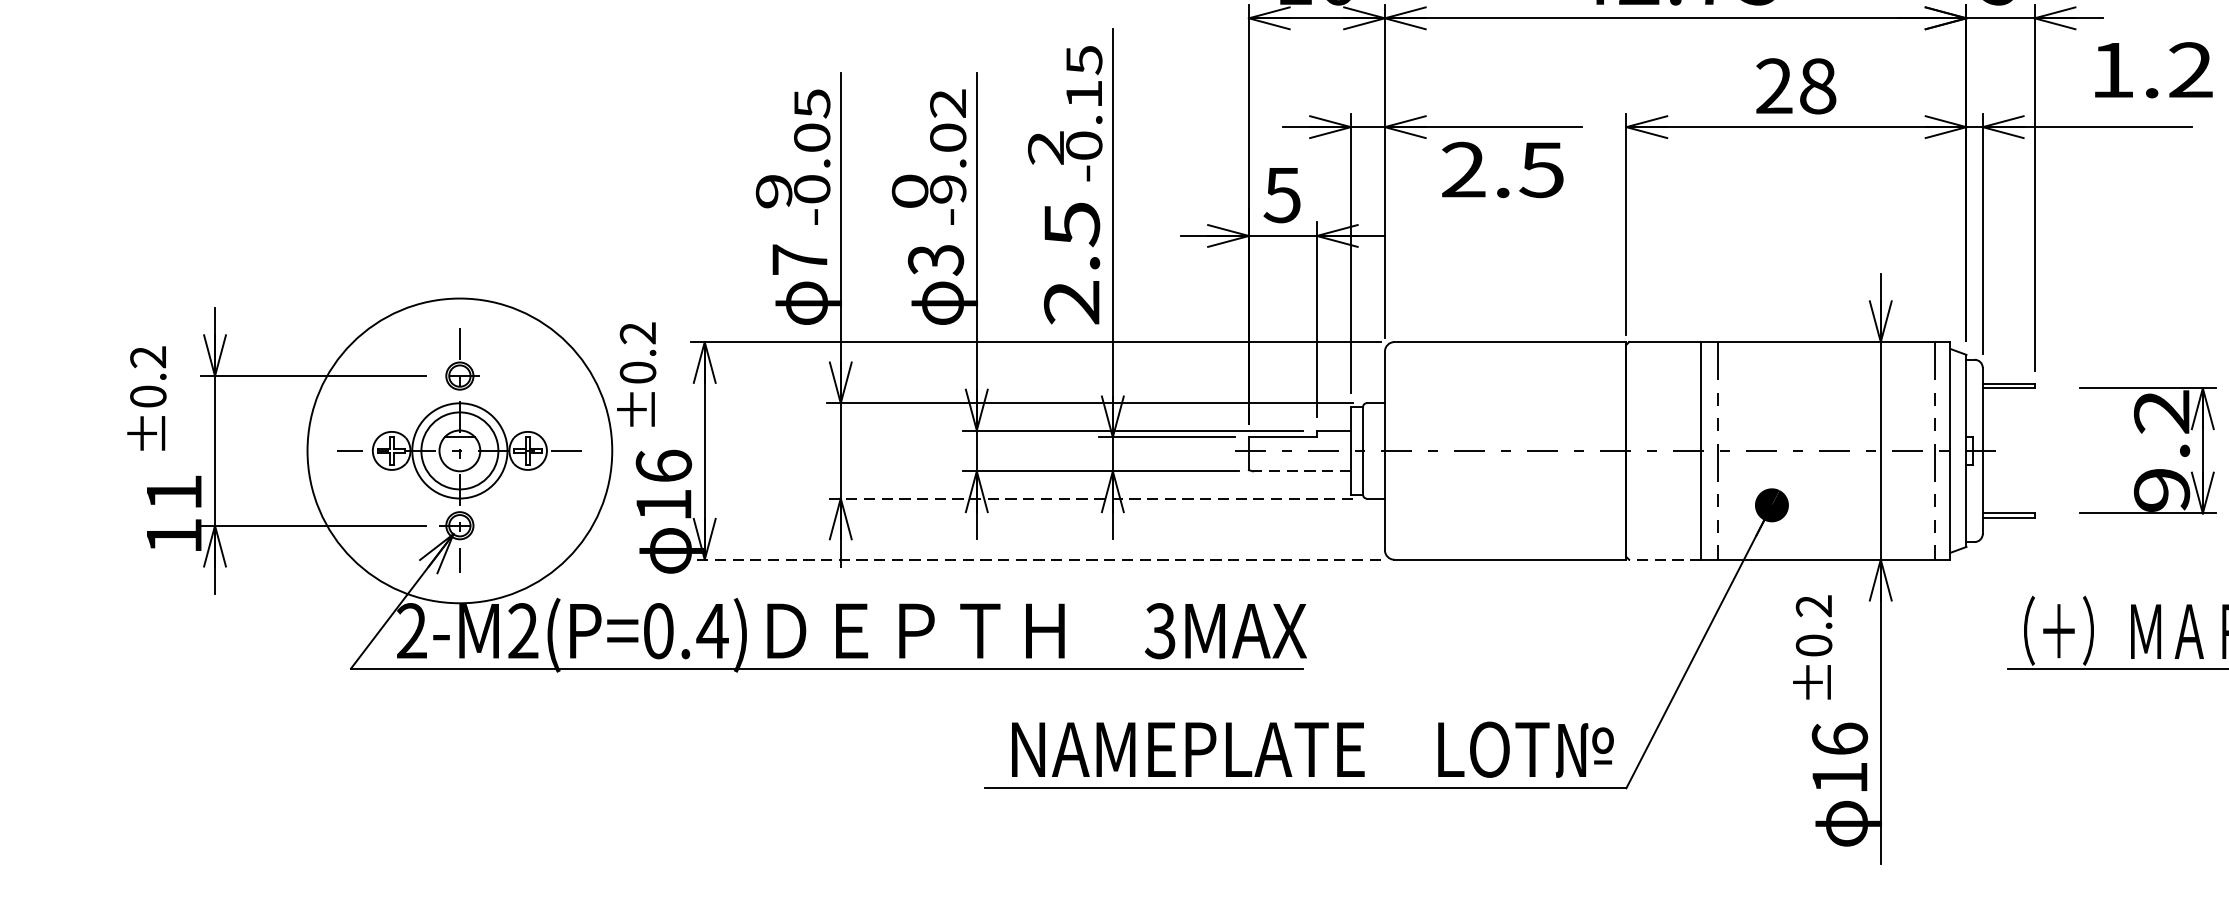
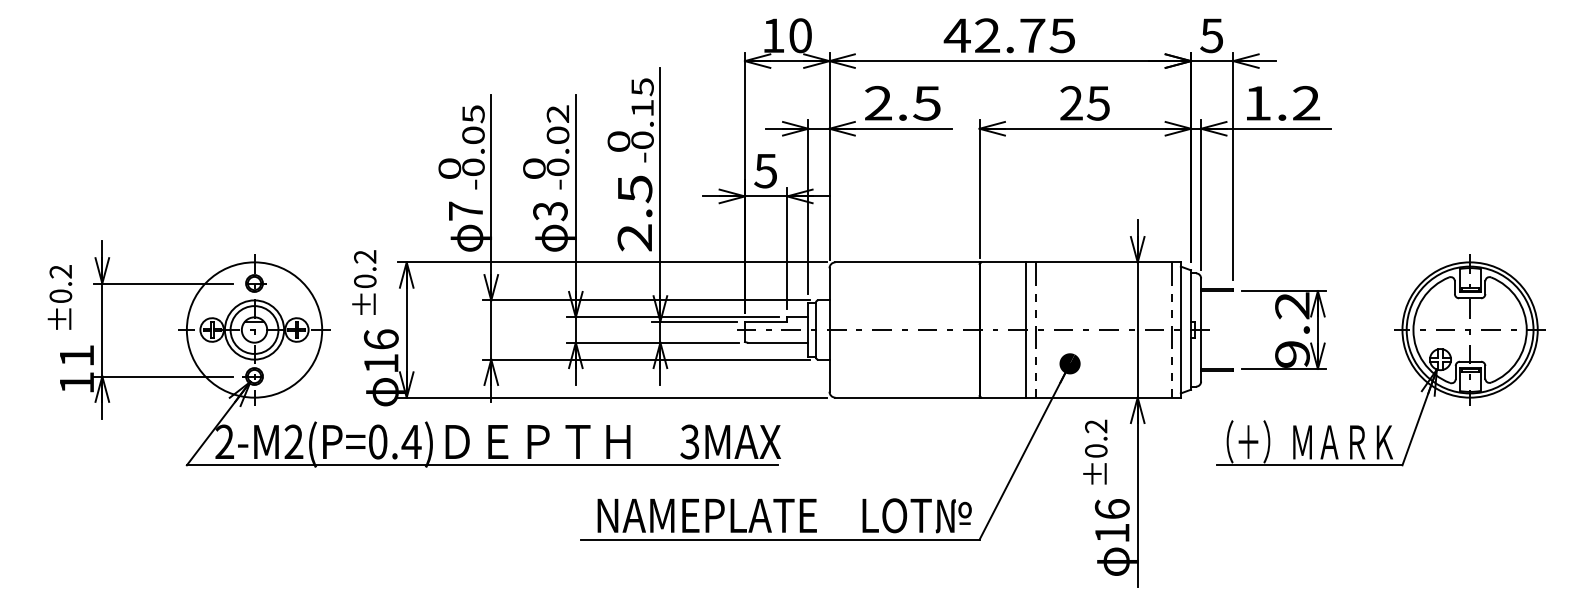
text: (2153, 70) -> (1283, 103), moved
text: (1817, 86) -> (1098, 103), 28 -> 25
text: (1045, 147) -> (618, 141), 2 -> 0
text: (1502, 170) -> (902, 103), moved
text: (947, 189) -> (557, 167), -9.02 -> -0.02
text: (773, 191) -> (449, 168), 9 -> 0
part: (2141, 433) -> (1279, 319), moved
circle: (459, 450) -> (254, 329), size x0.71
line: (1301, 470) -> (777, 342), dashed -> solid
line: (1088, 498) -> (645, 359), dashed -> solid
line: (1035, 559) -> (612, 397), dashed -> solid
line: (1664, 559) -> (1003, 397), dashed -> solid

